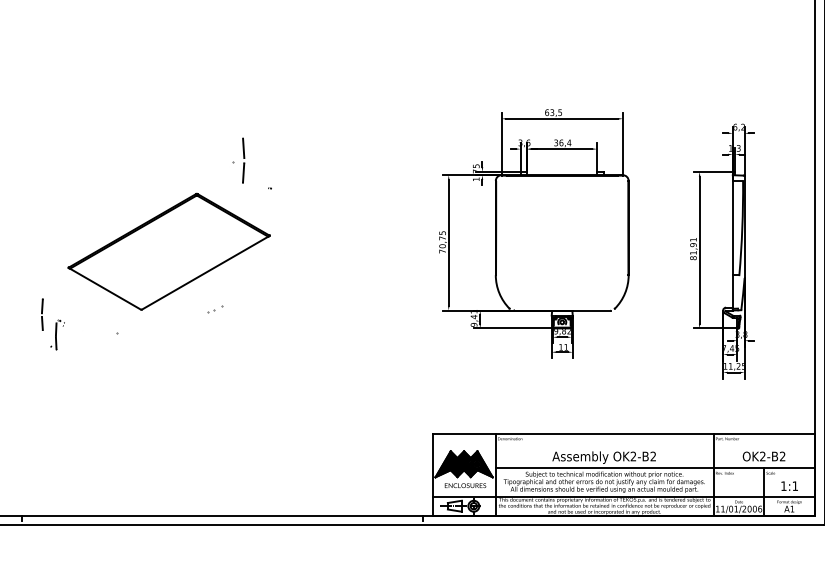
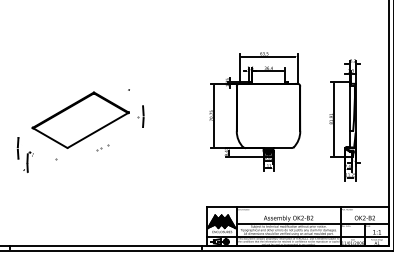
part: (237, 160) -> (140, 116), moved
part: (214, 308) -> (102, 147), size x1.67
part: (51, 323) -> (24, 154), size x1.43

